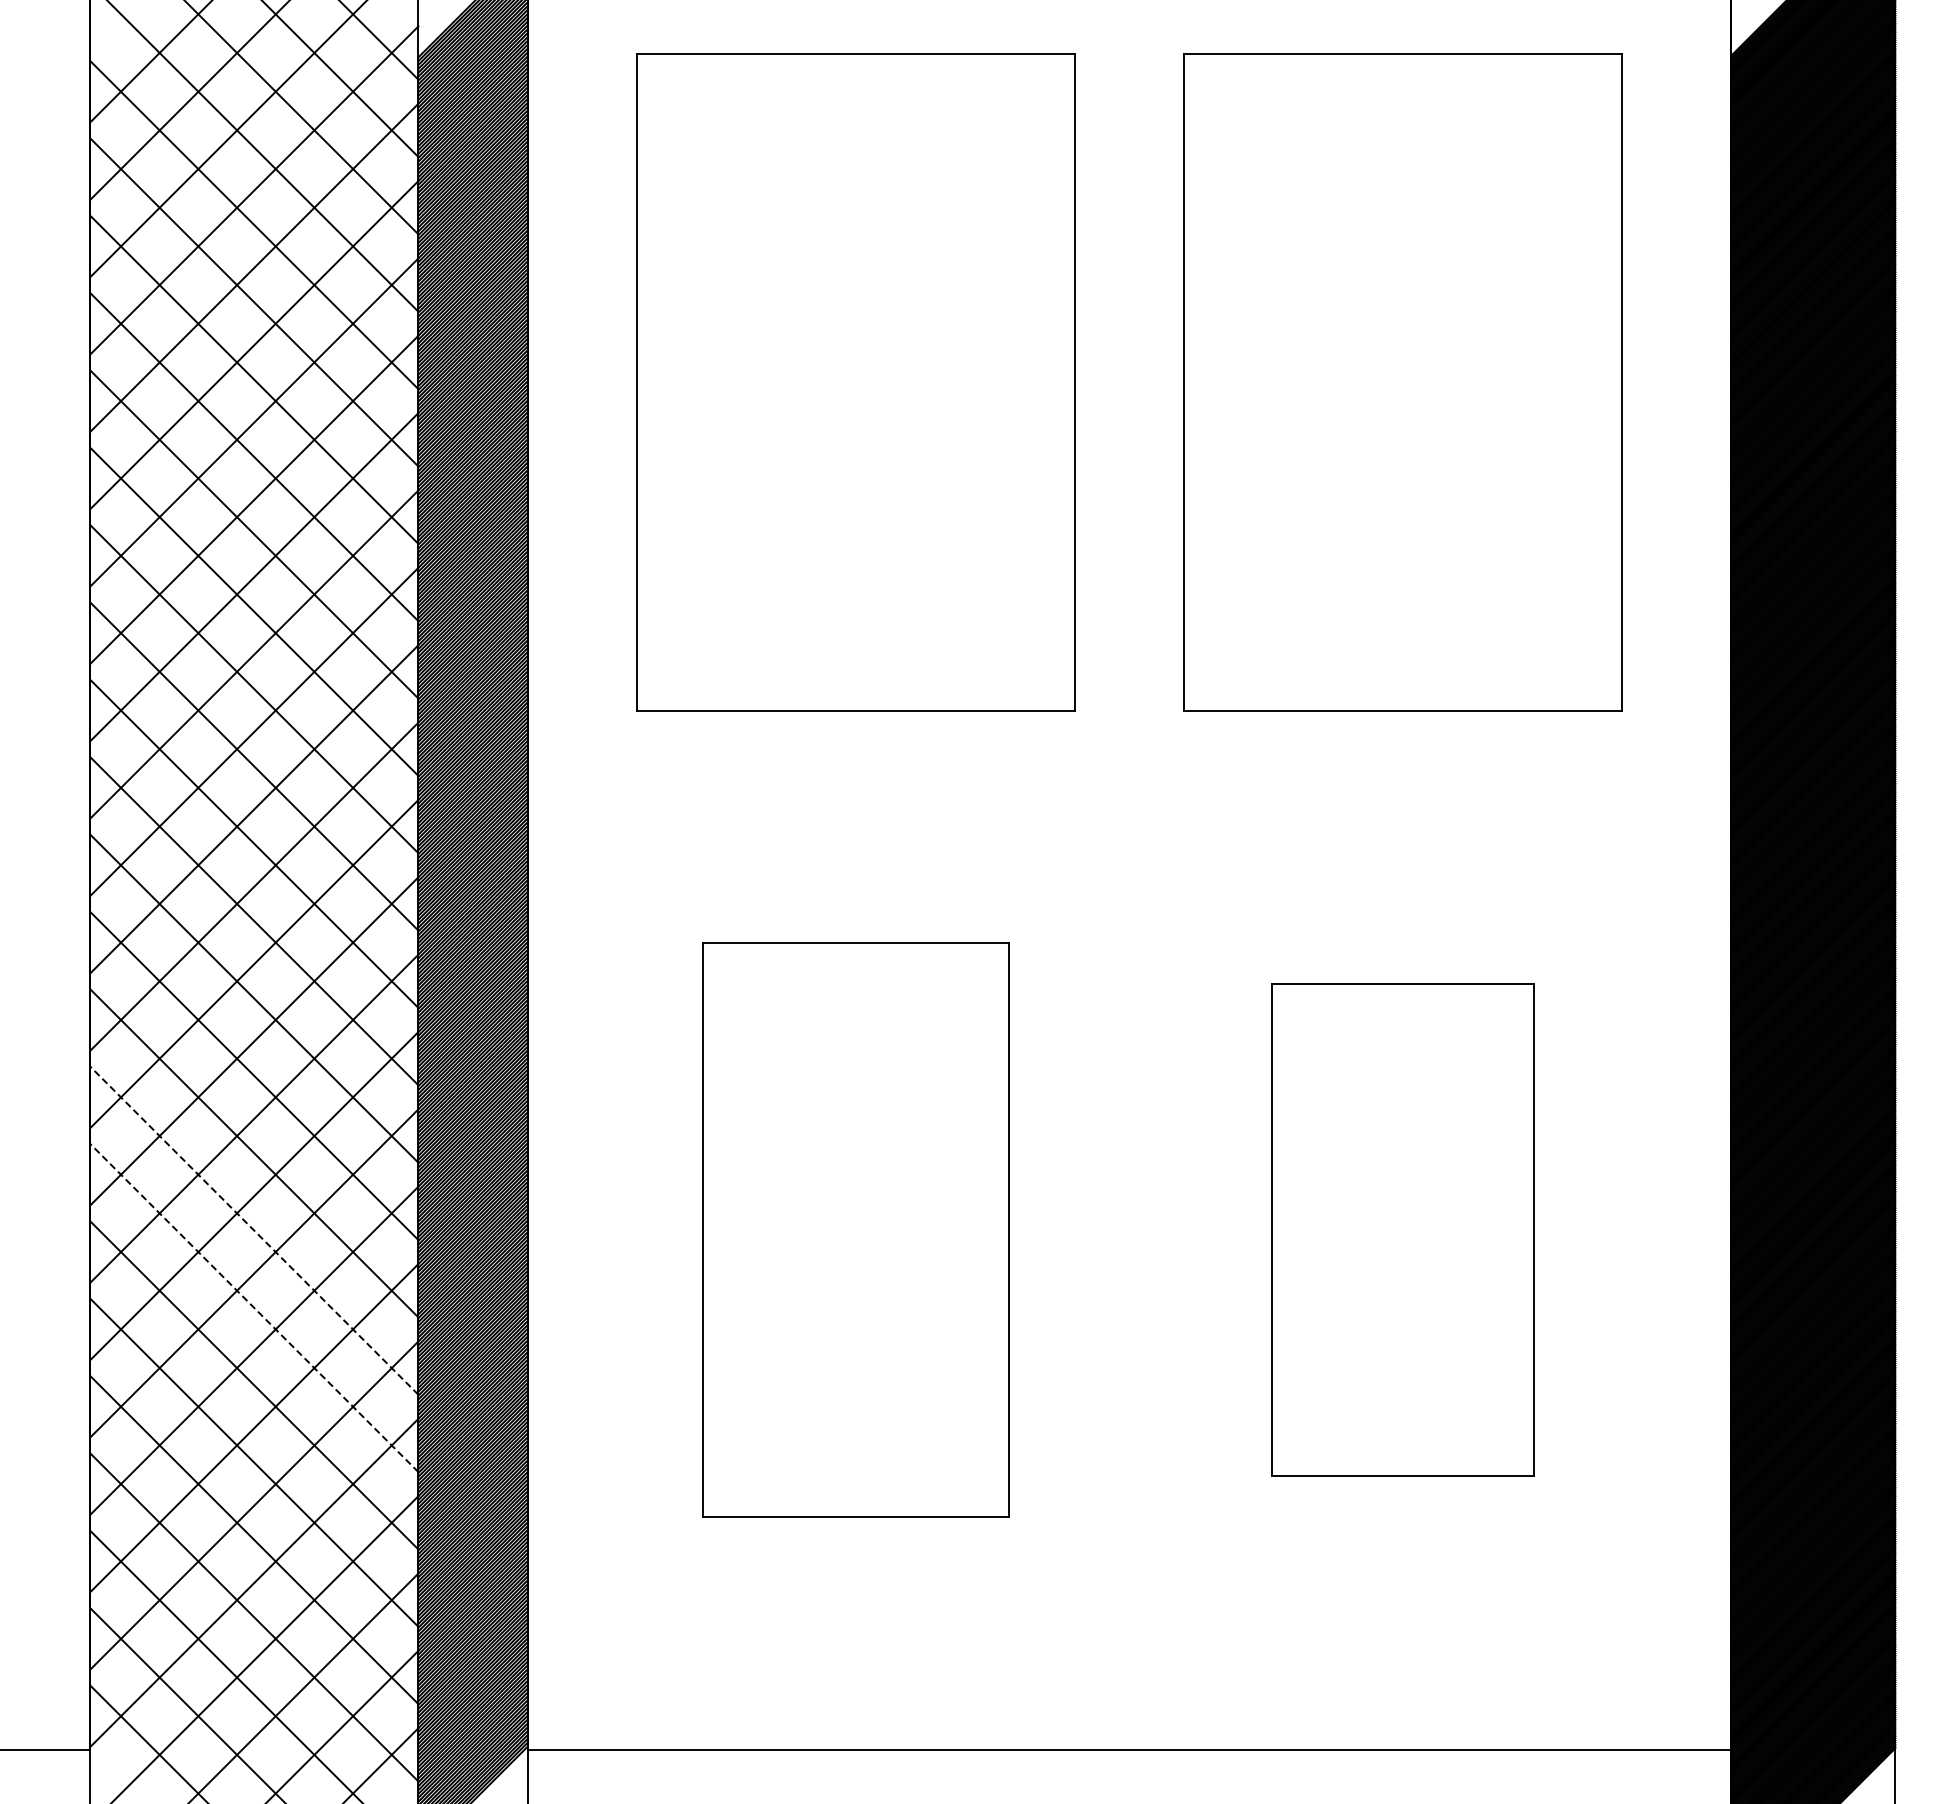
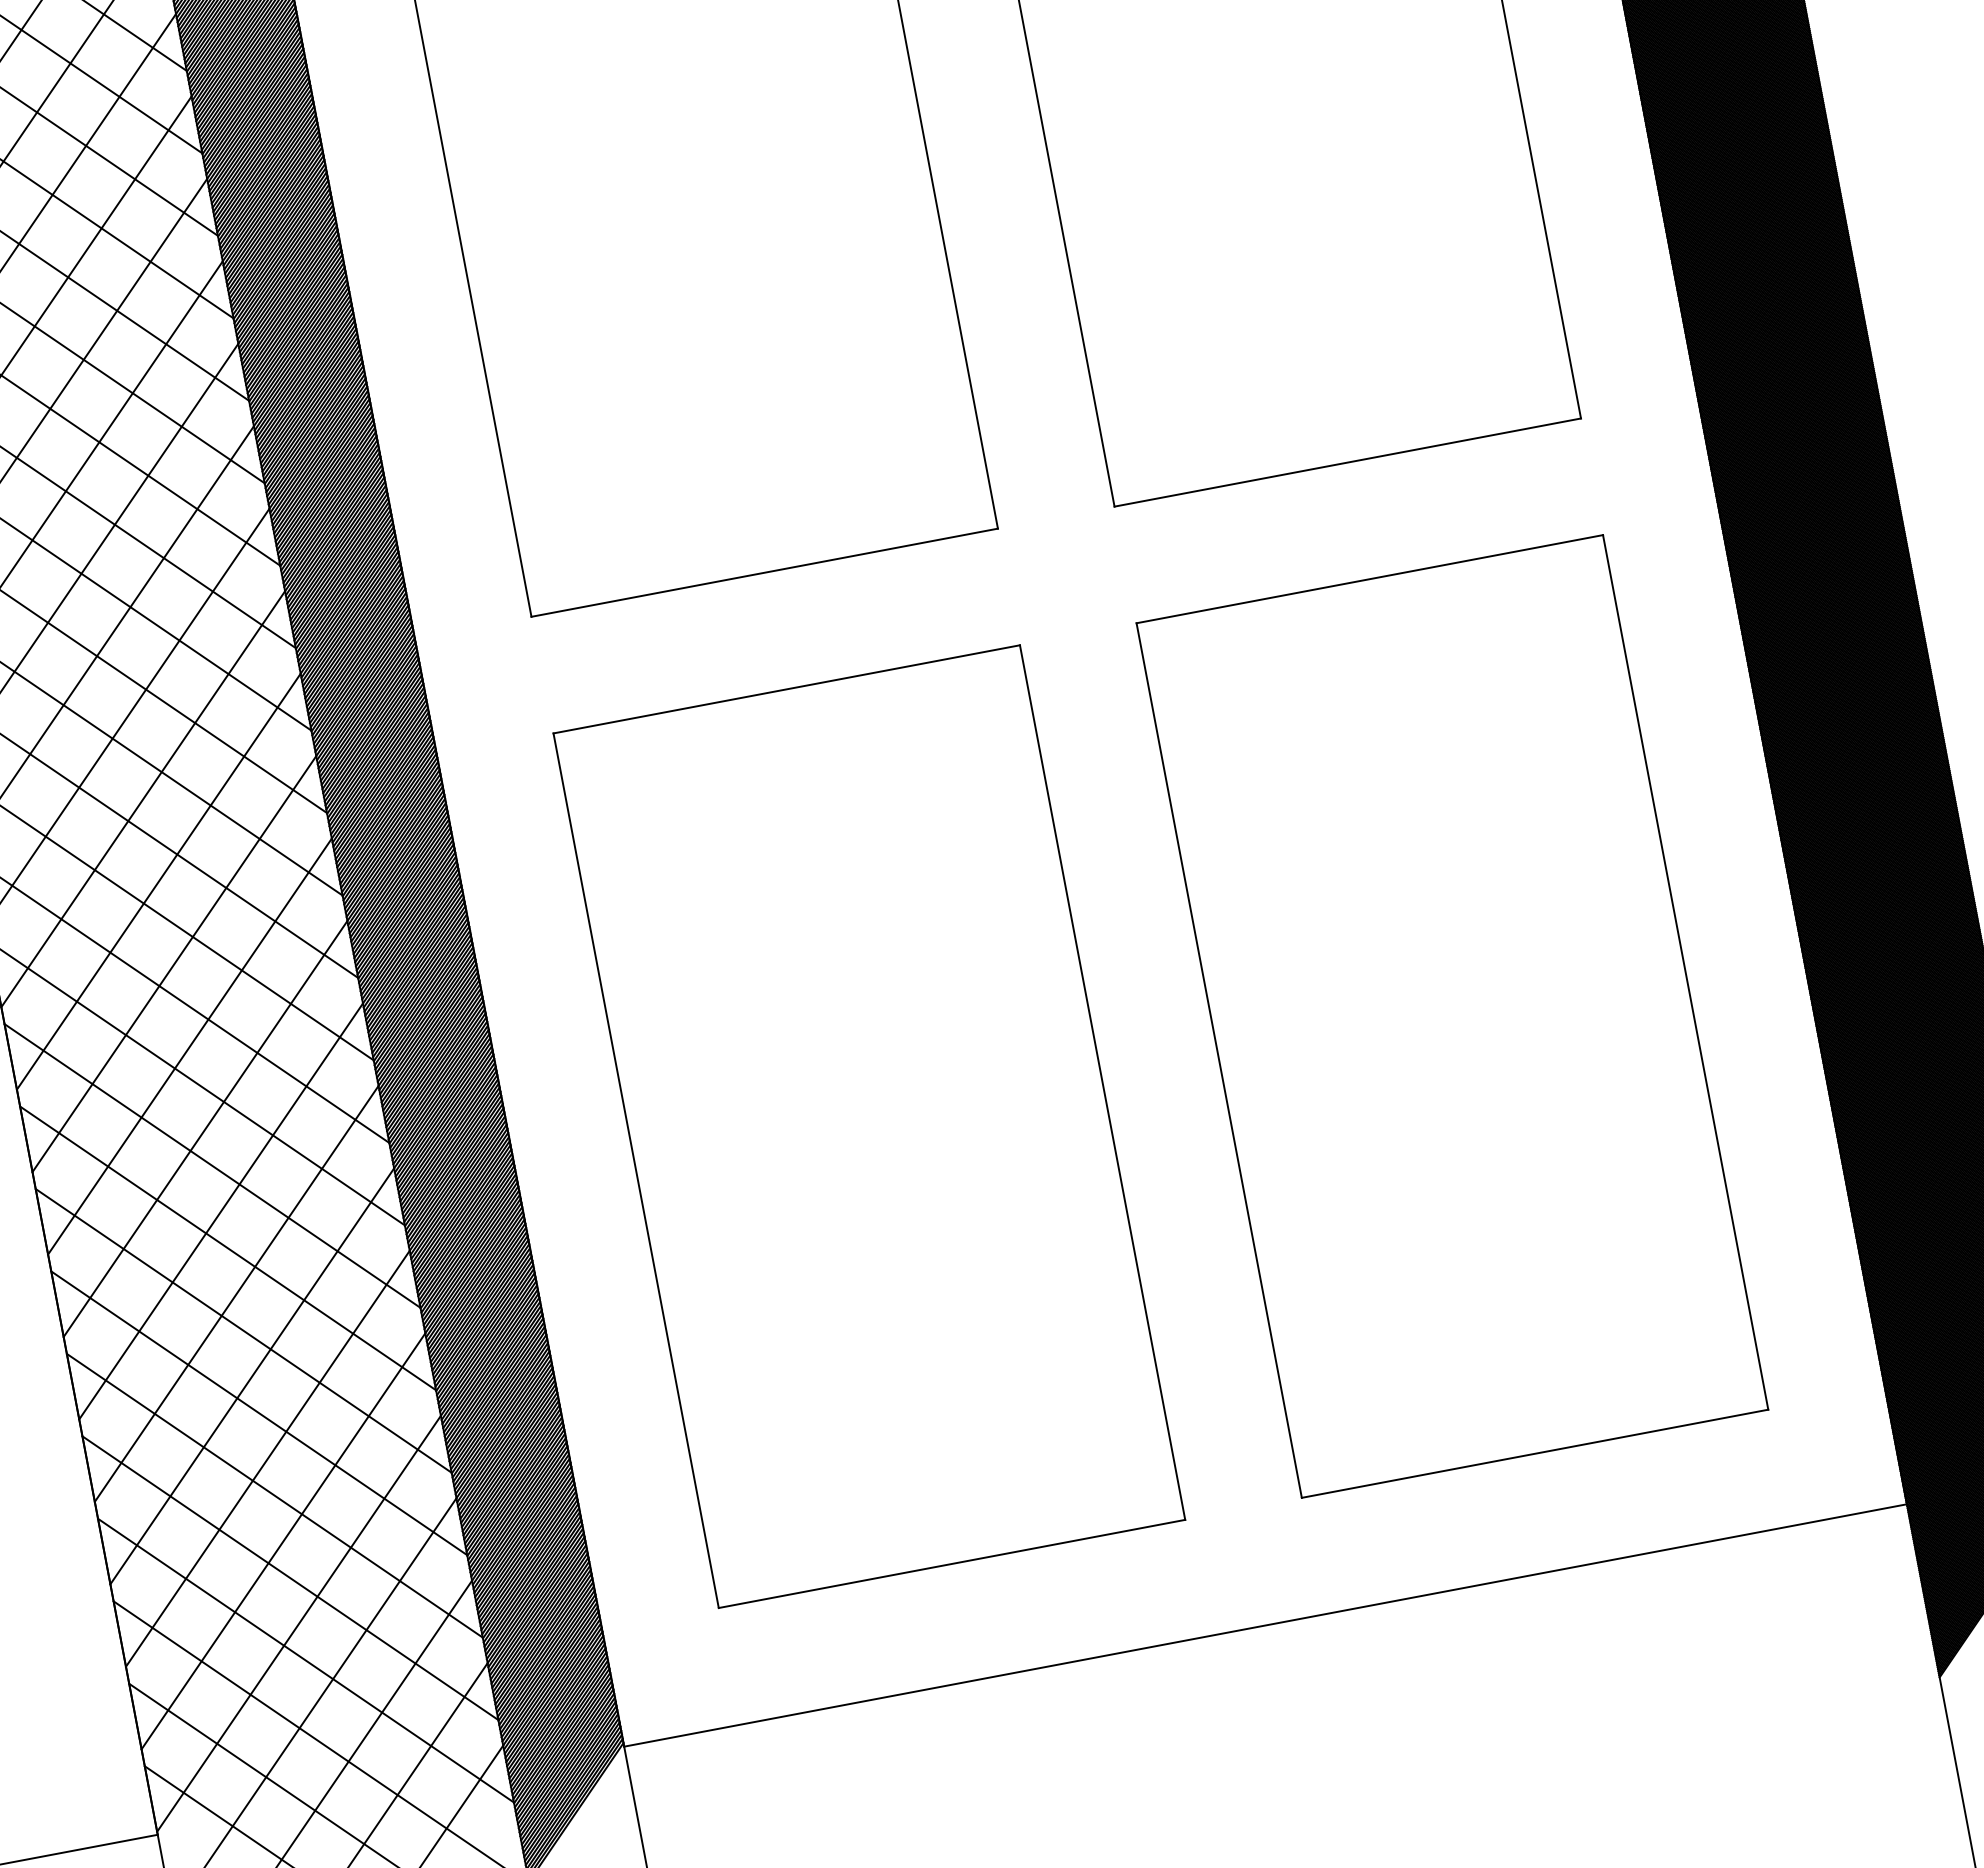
part: (855, 1229) -> (868, 1126), size x1.43
part: (1402, 1229) -> (1451, 1015), size x1.67
line: (254, 1230) -> (228, 1248), dashed -> solid
line: (254, 1307) -> (243, 1330), dashed -> solid

